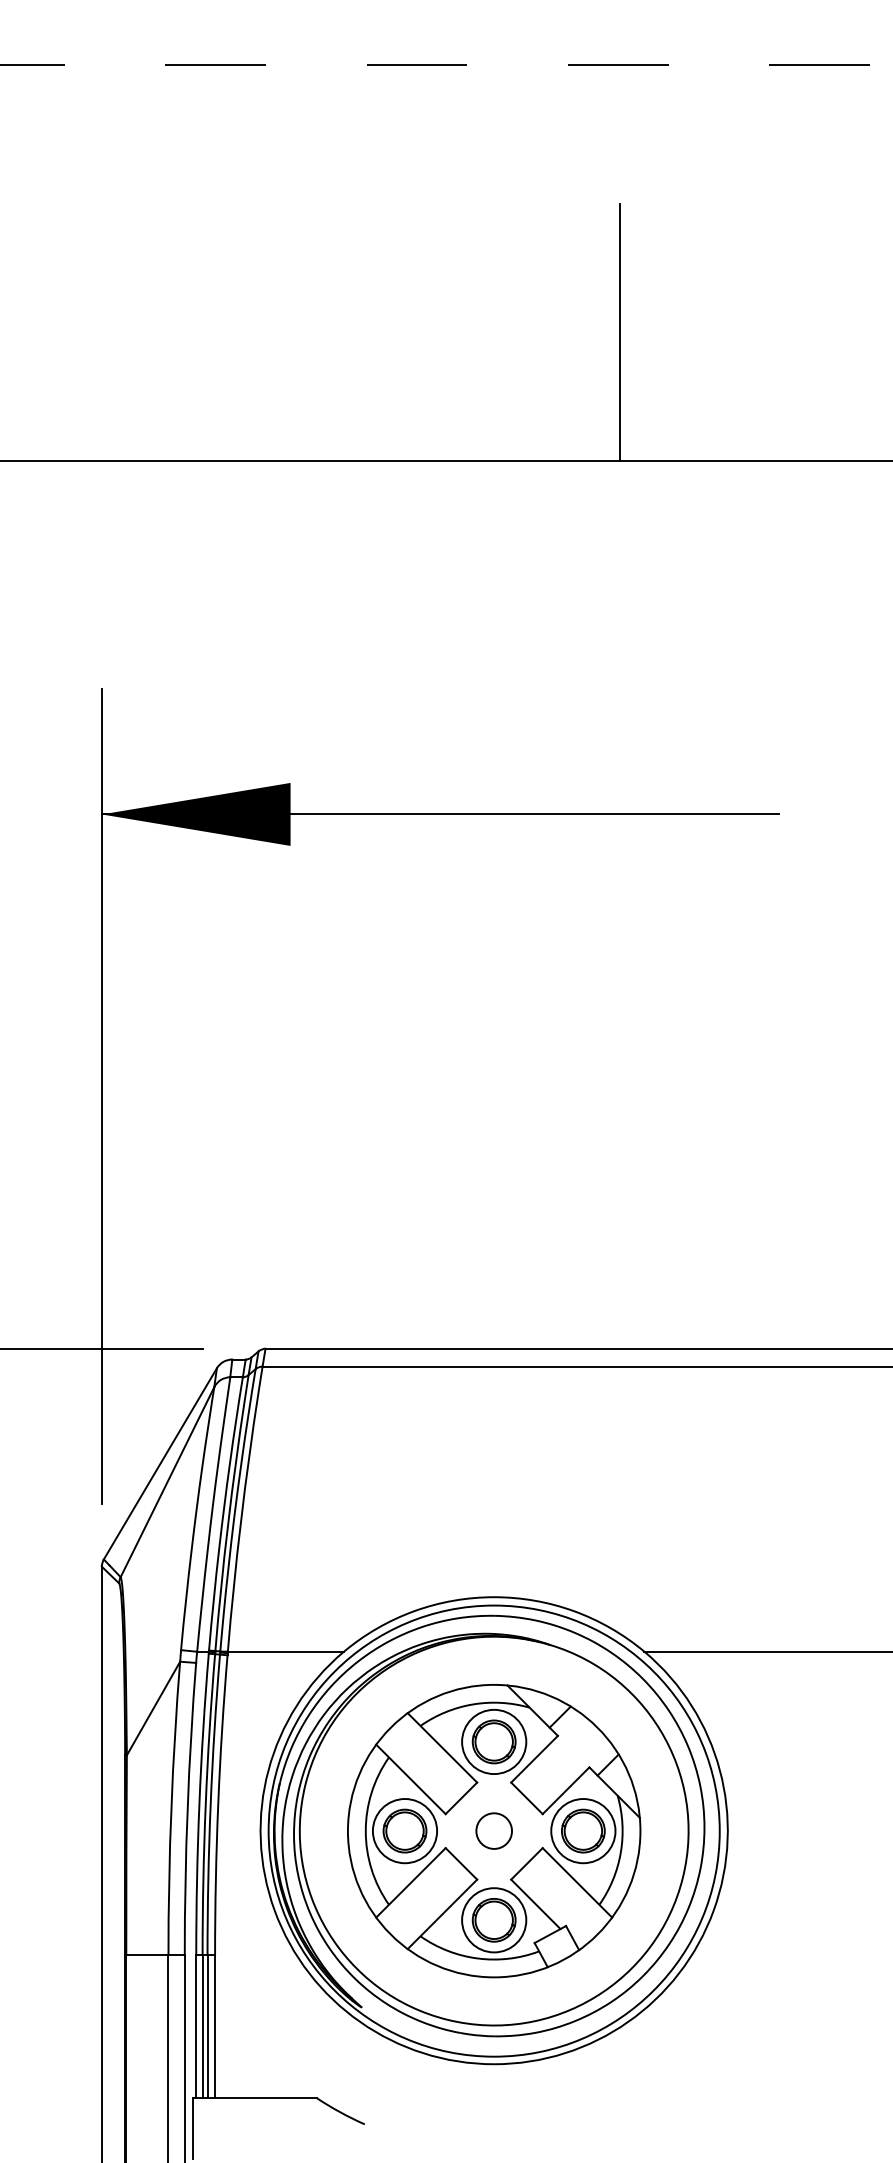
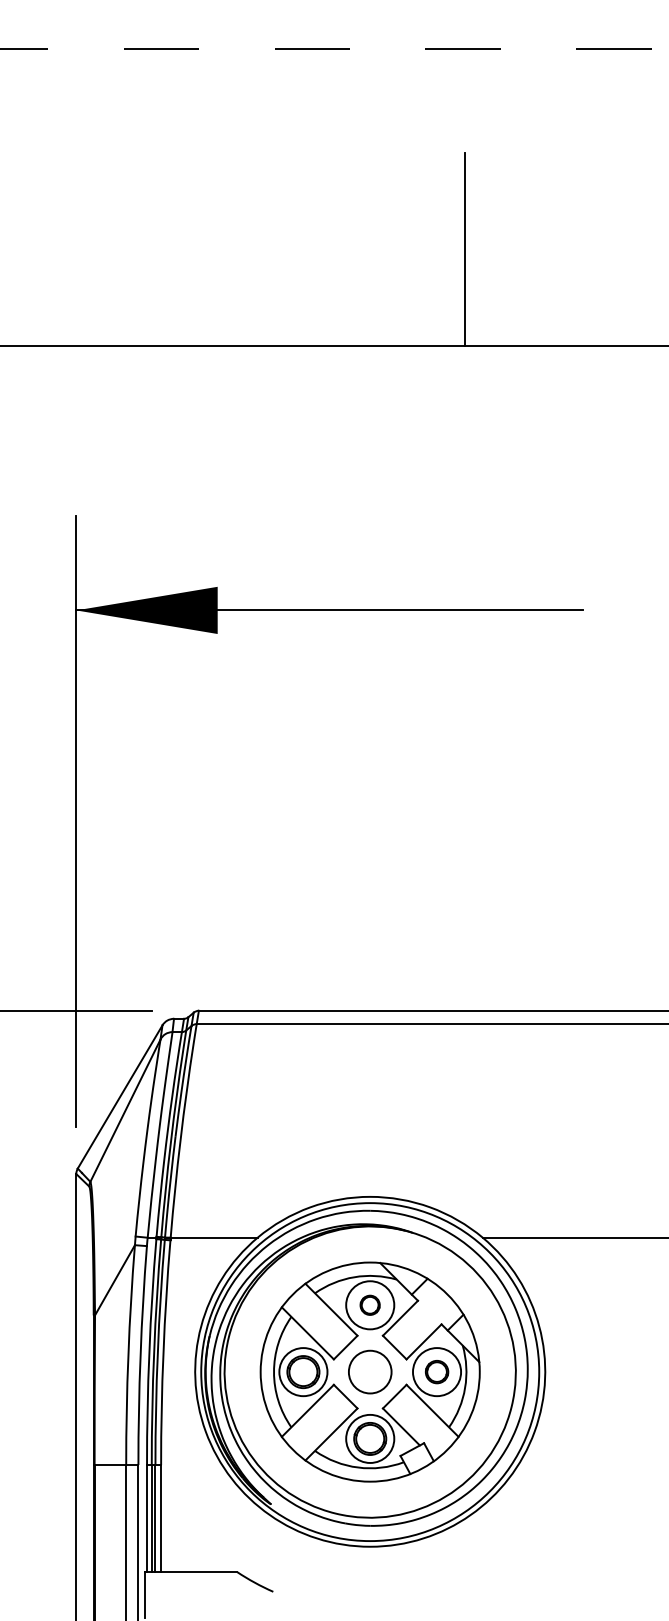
part: (493, 1741) -> (369, 1304), size x0.6
circle: (494, 1830) -> (370, 1371), size x1.6
part: (583, 1830) -> (437, 1371), size x0.7

